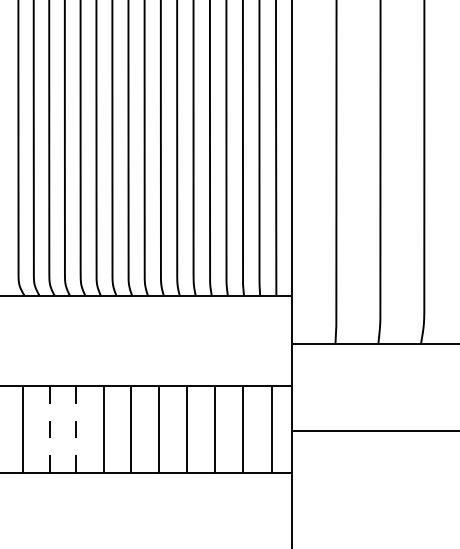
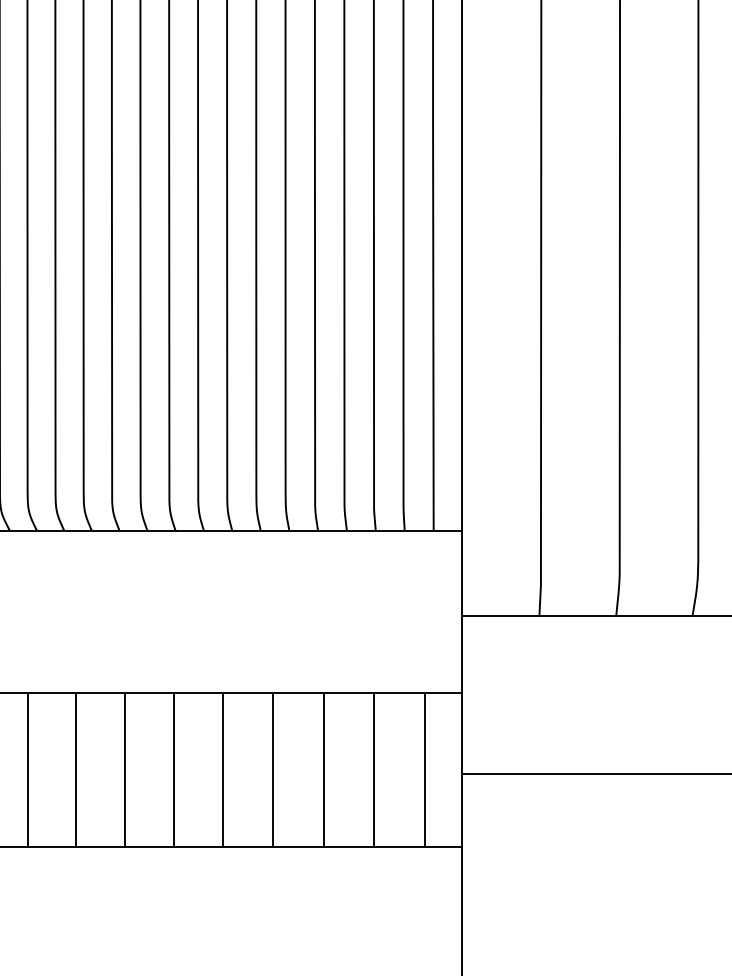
line: (49, 429) -> (27, 770), dashed -> solid
line: (76, 429) -> (76, 770), dashed -> solid

